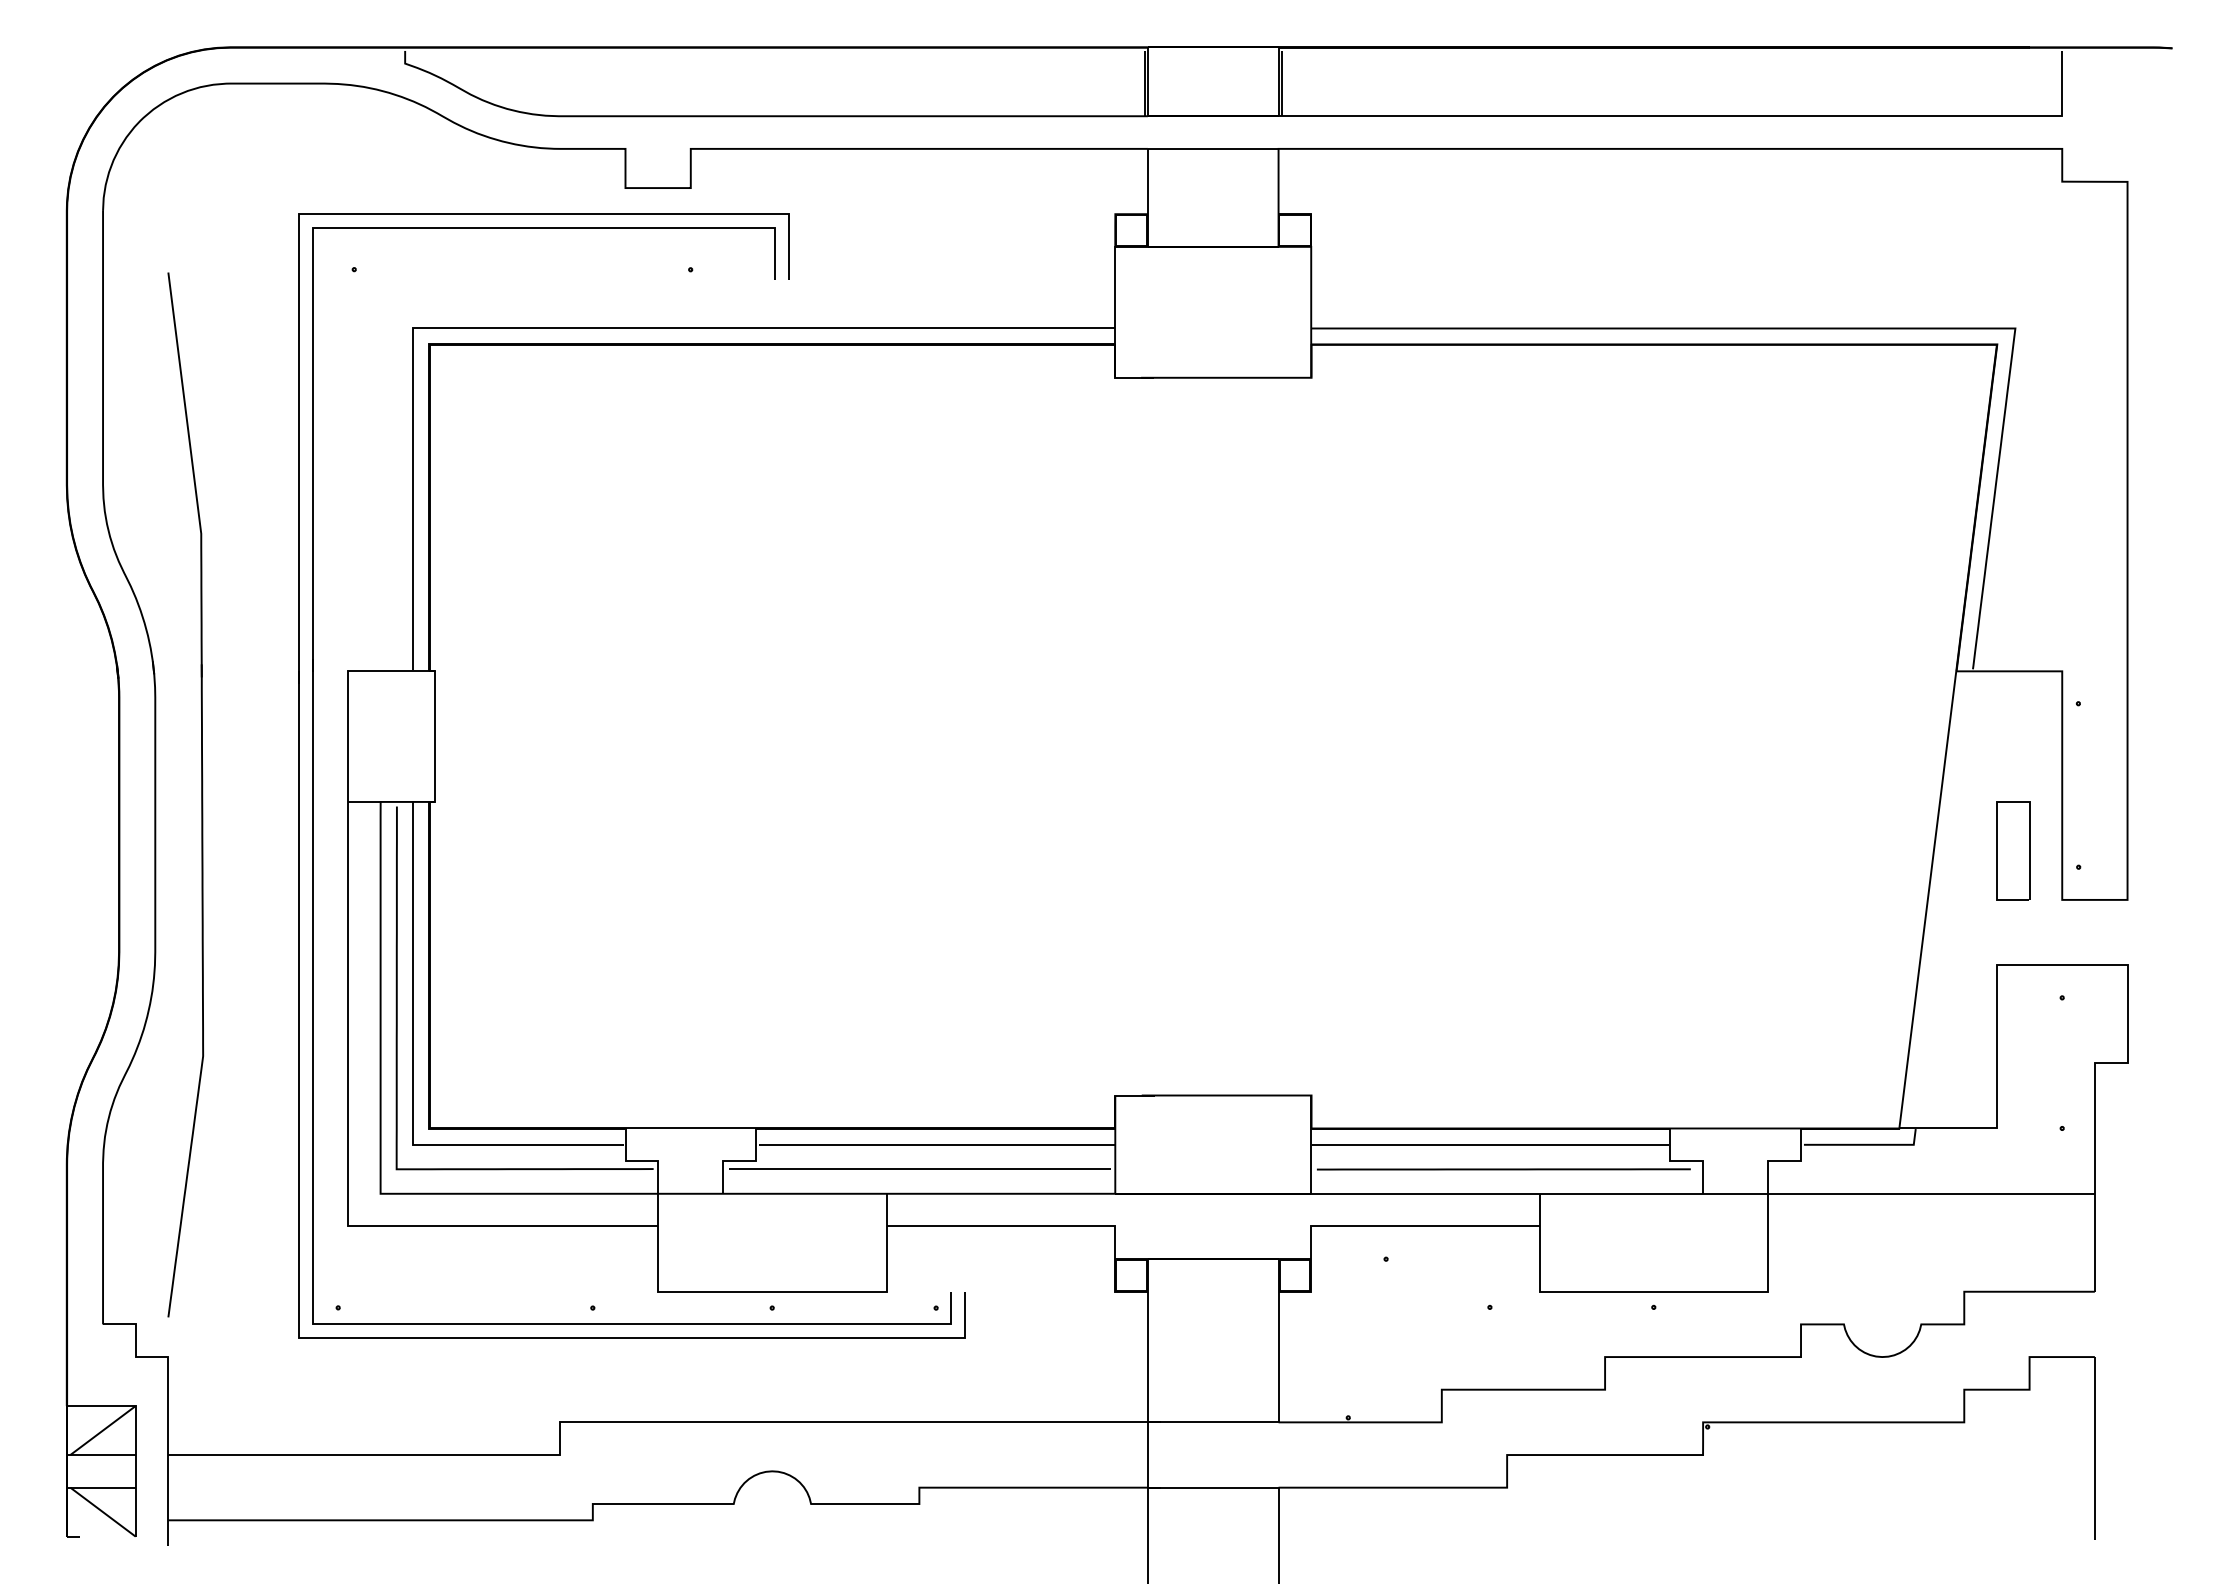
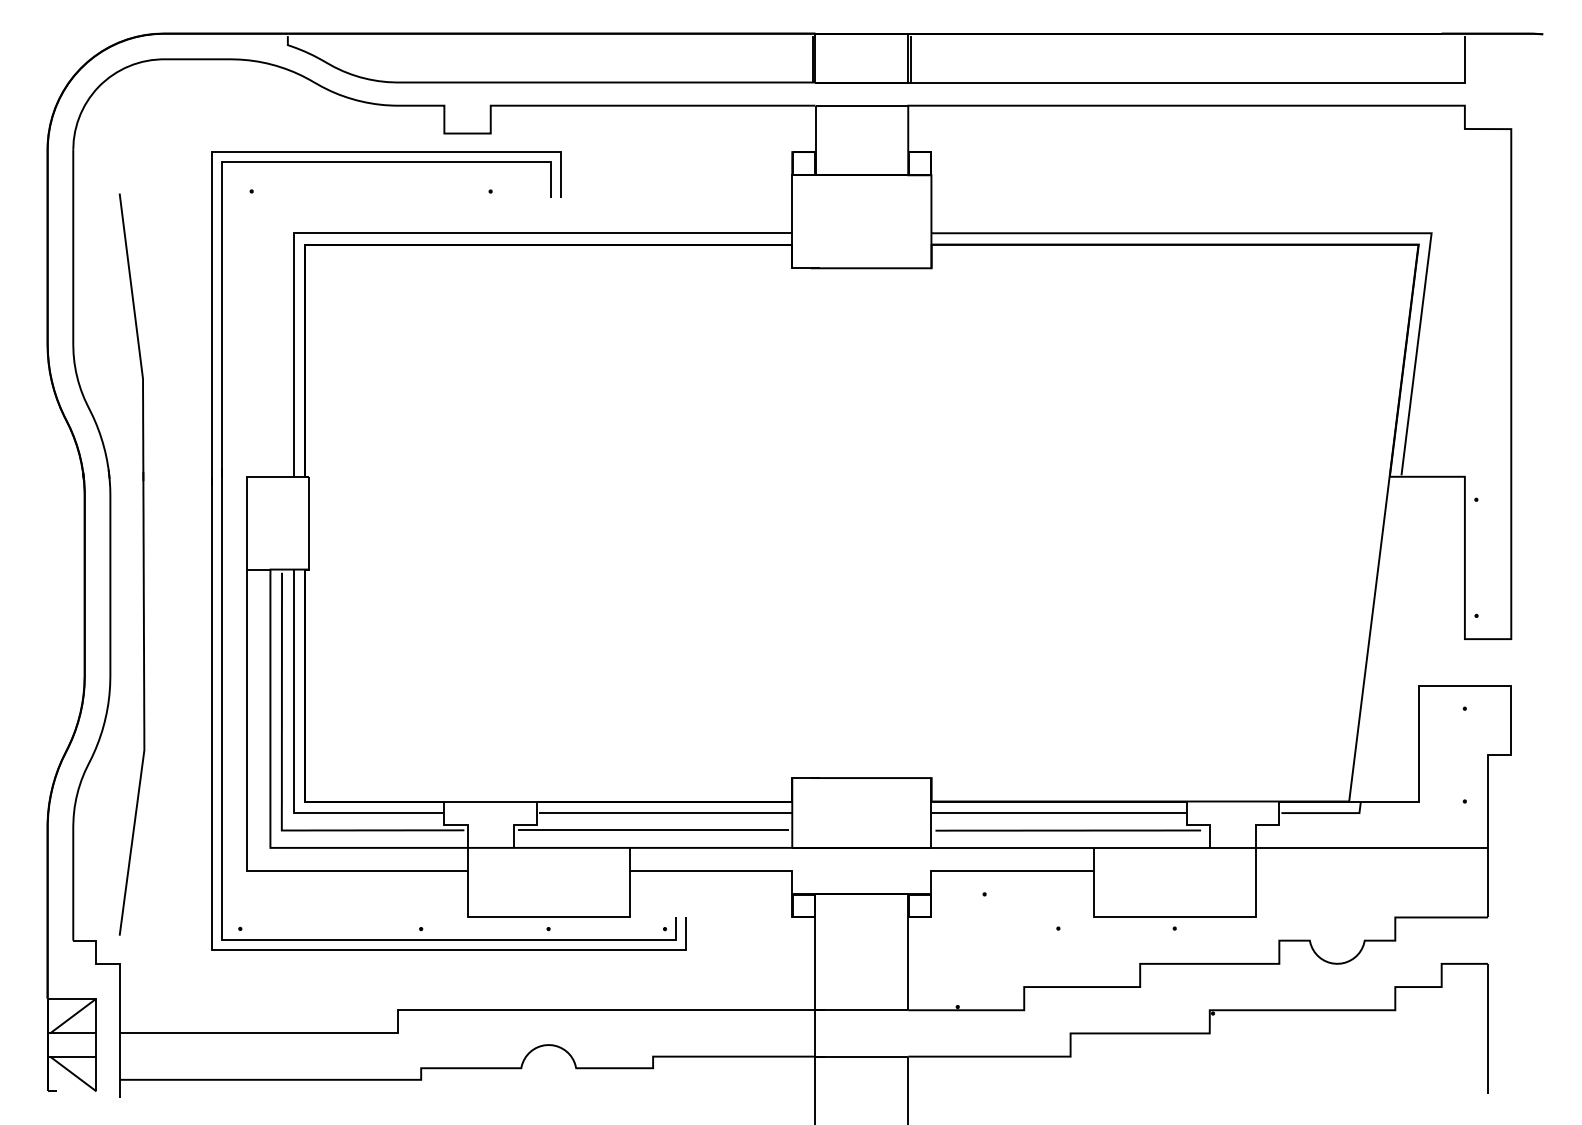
curve: (1997, 850) -> (1418, 604), removed

